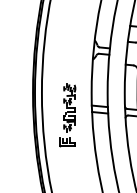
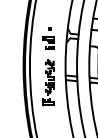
part: (67, 53) -> (48, 38), added

